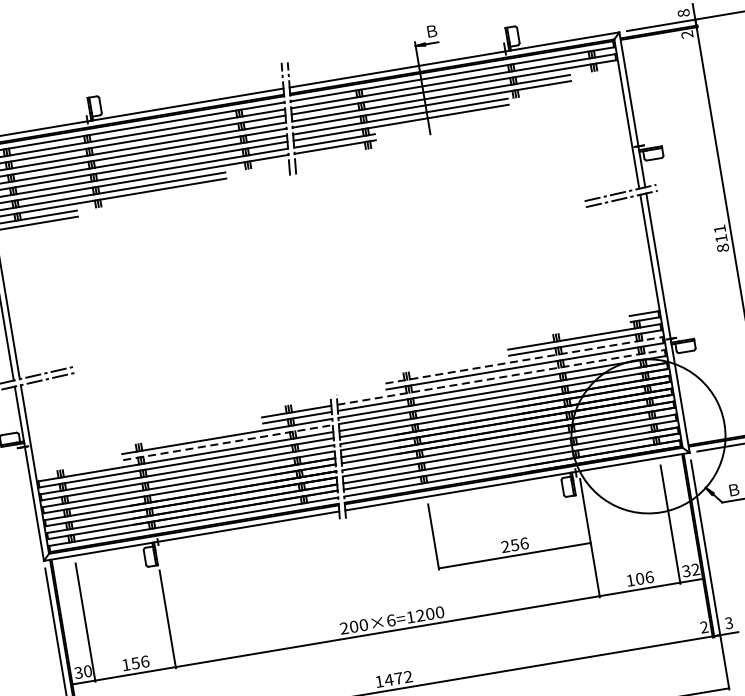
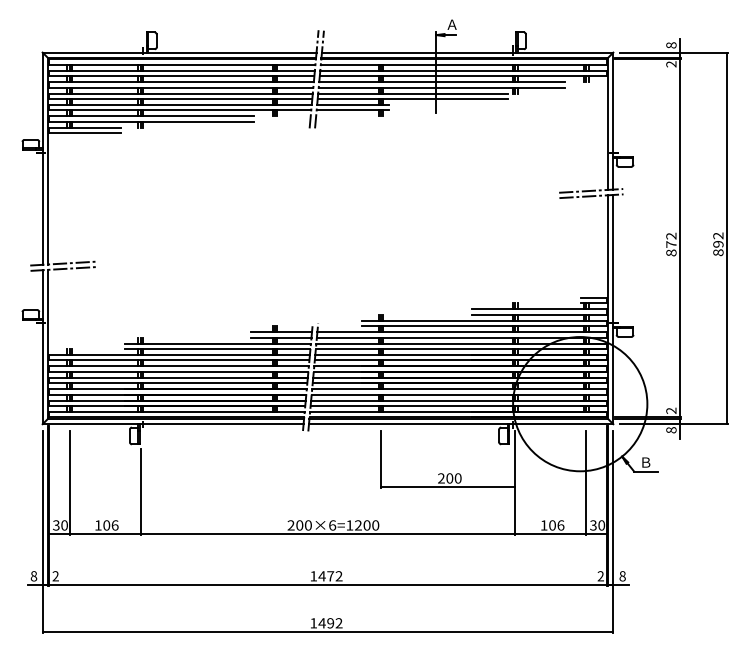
text: (430, 31) -> (451, 24), Ｂ -> Ａ
text: (720, 232) -> (671, 239), 811 -> 872
line: (524, 359) -> (484, 320), dashed -> solid
line: (501, 377) -> (462, 332), dashed -> solid
line: (227, 443) -> (217, 349), dashed -> solid
text: (519, 544) -> (453, 478), 256 -> 200
text: (695, 569) -> (601, 525), 32 -> 30
text: (728, 623) -> (622, 576), 3 -> 8
text: (135, 663) -> (106, 525), 156 -> 106

